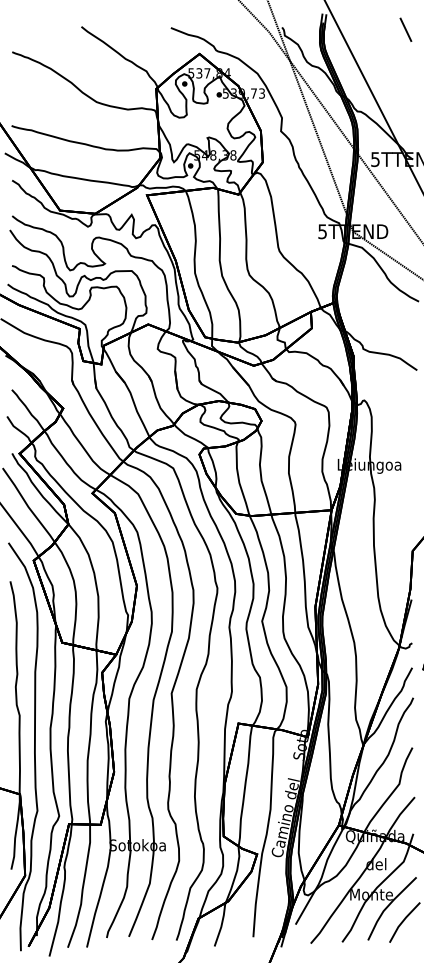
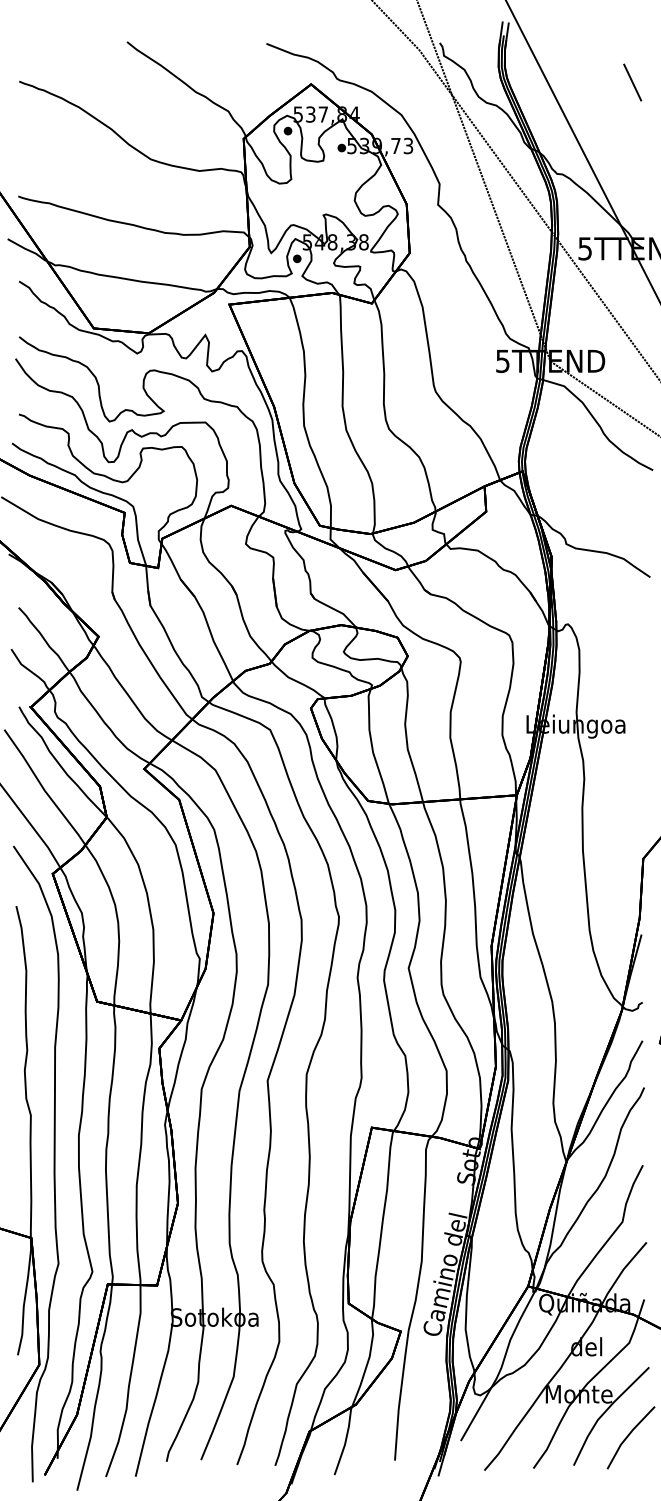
line: (405, 29) -> (632, 82), moved

